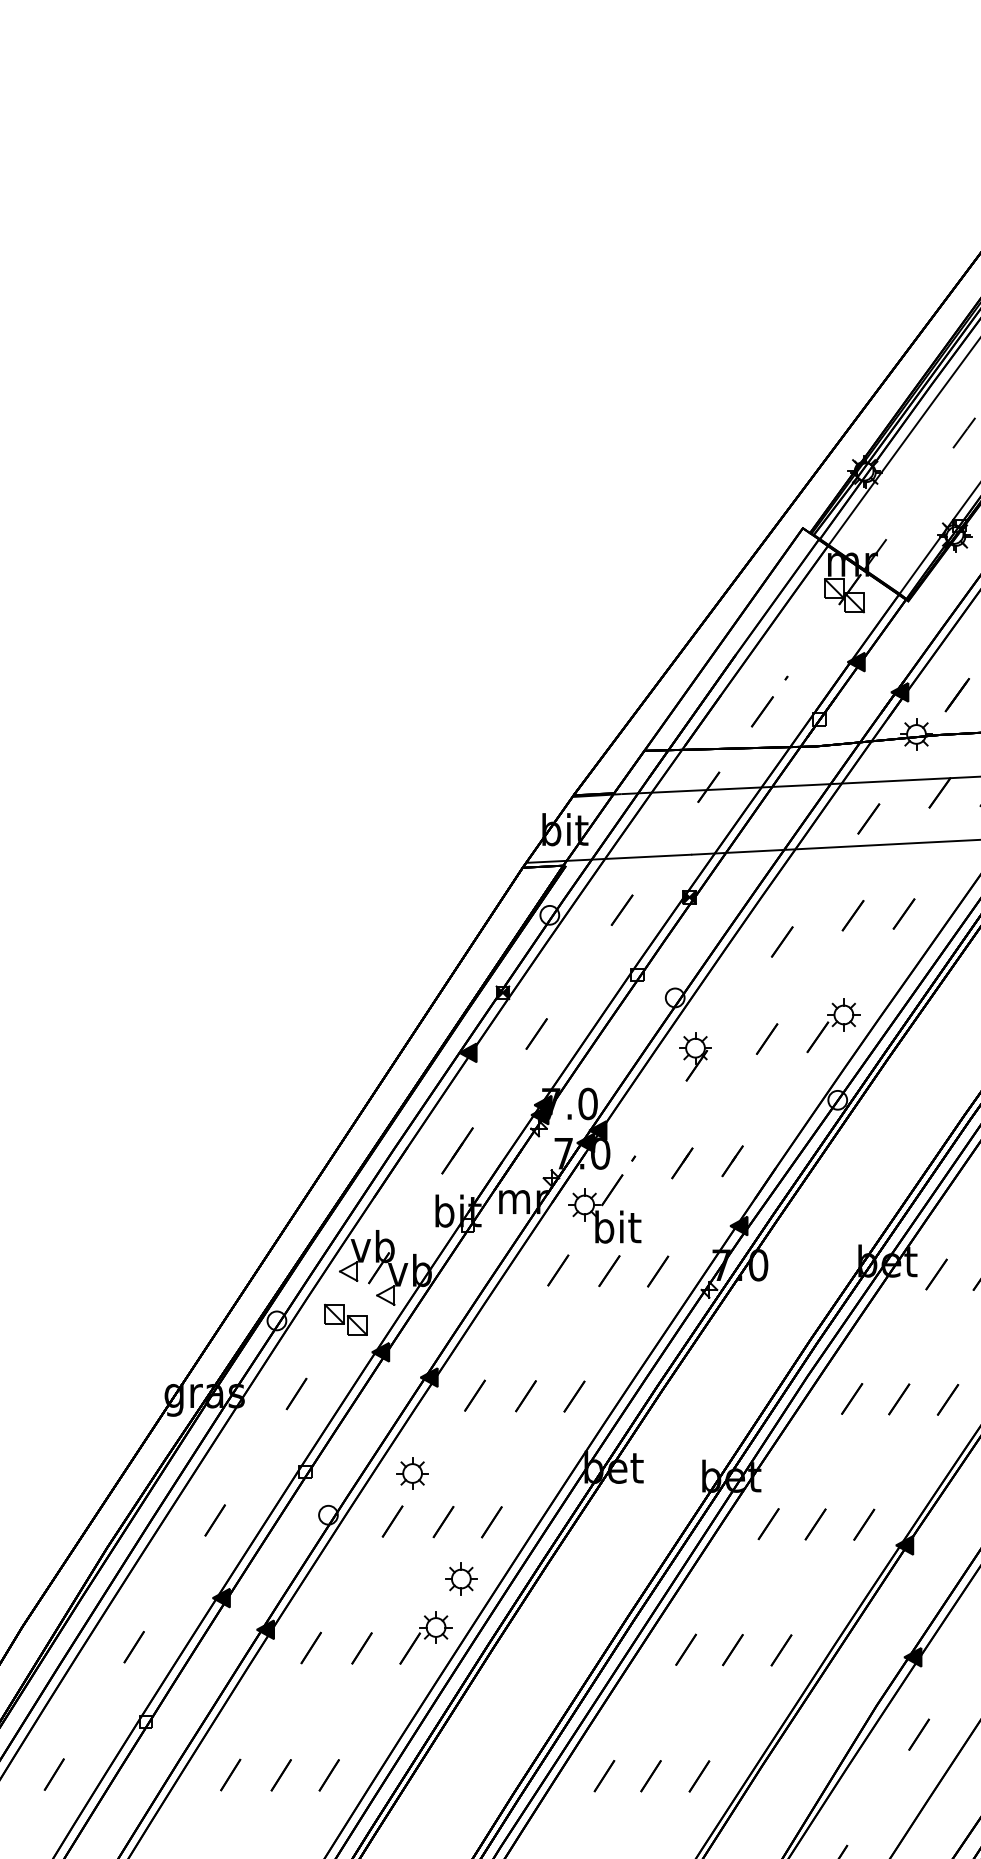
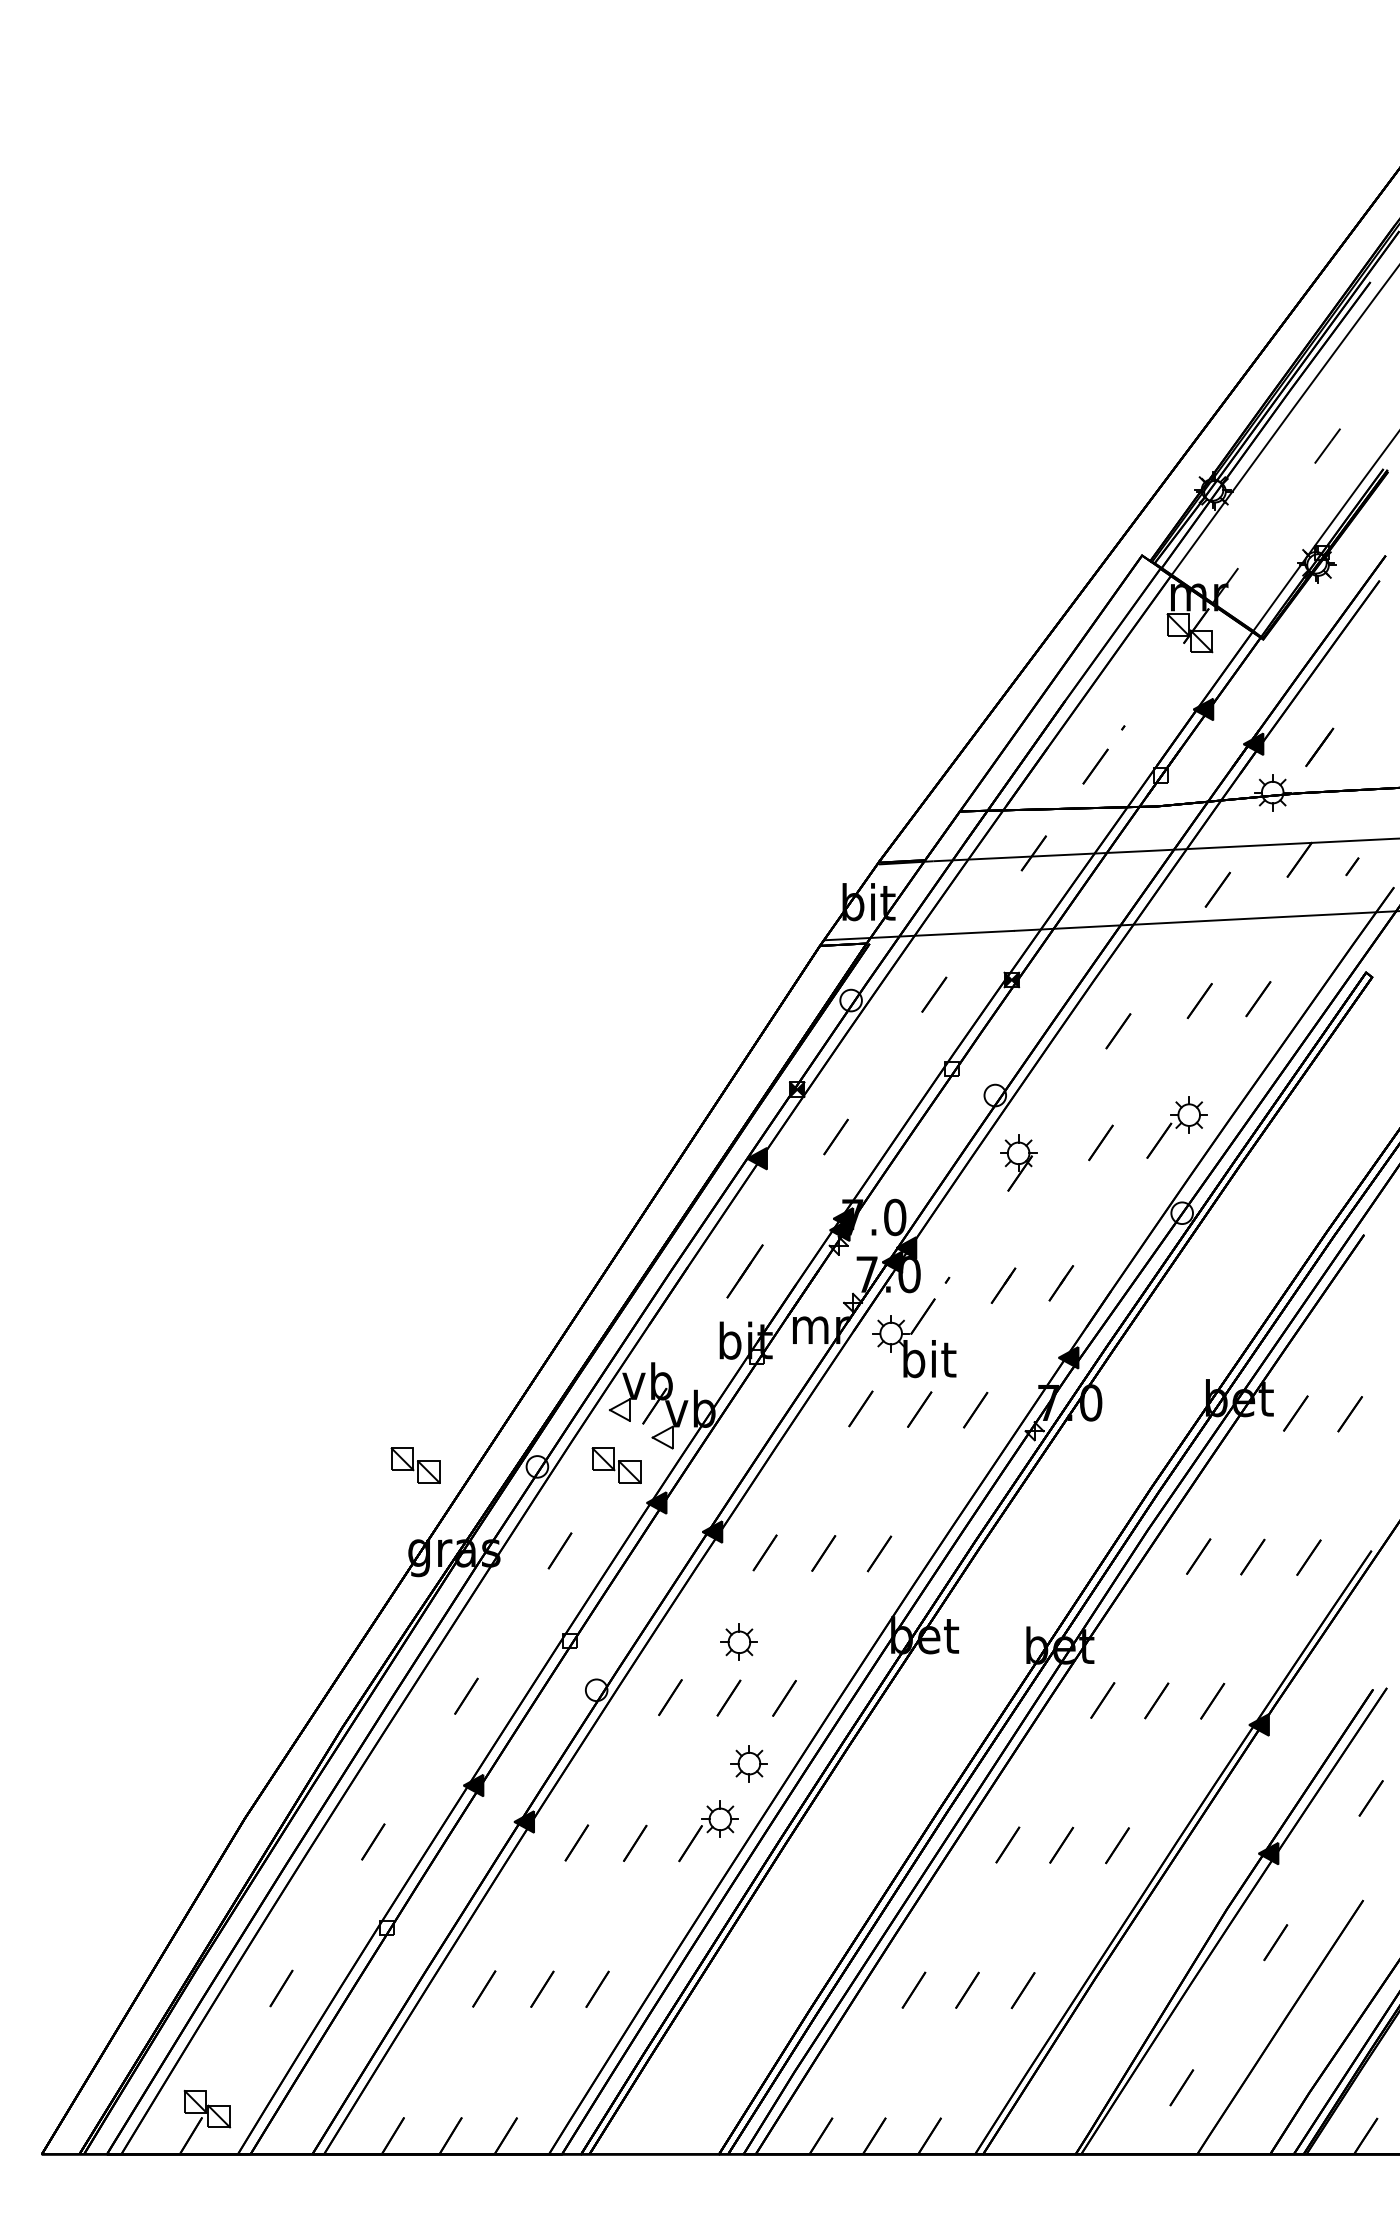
part: (170, 1319) -> (415, 1465), added
part: (411, 1472) -> (738, 1641), moved

